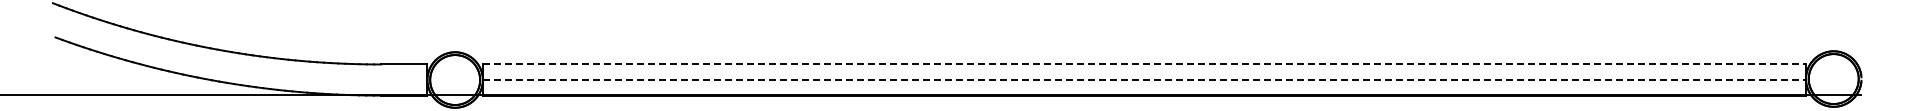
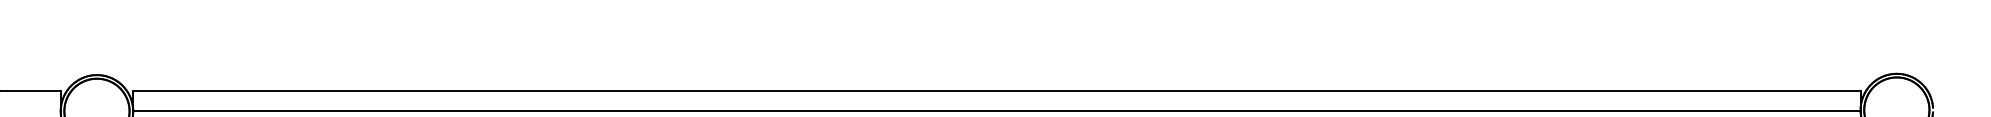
line: (1144, 64) -> (996, 91), dashed -> solid
line: (1144, 80) -> (996, 111), dashed -> solid

